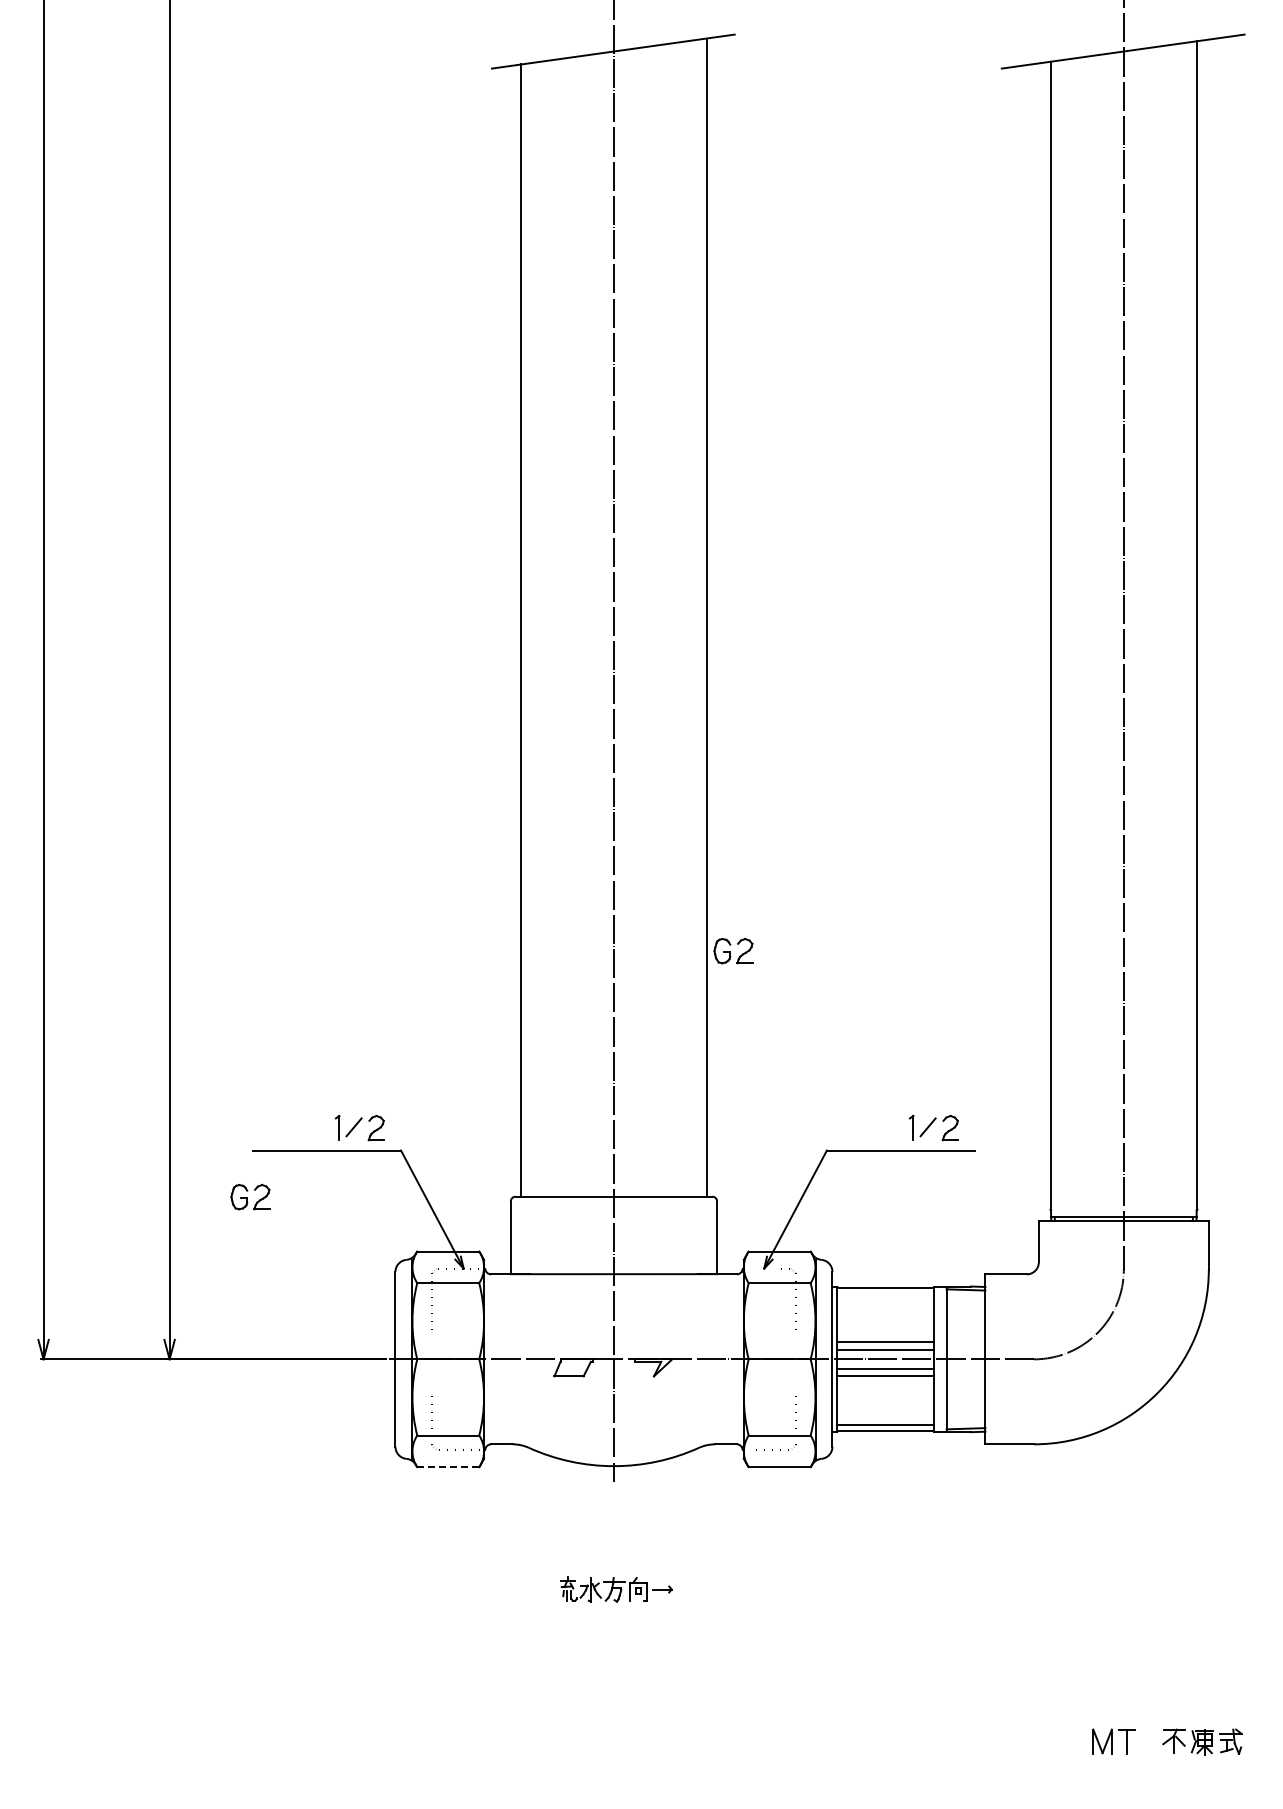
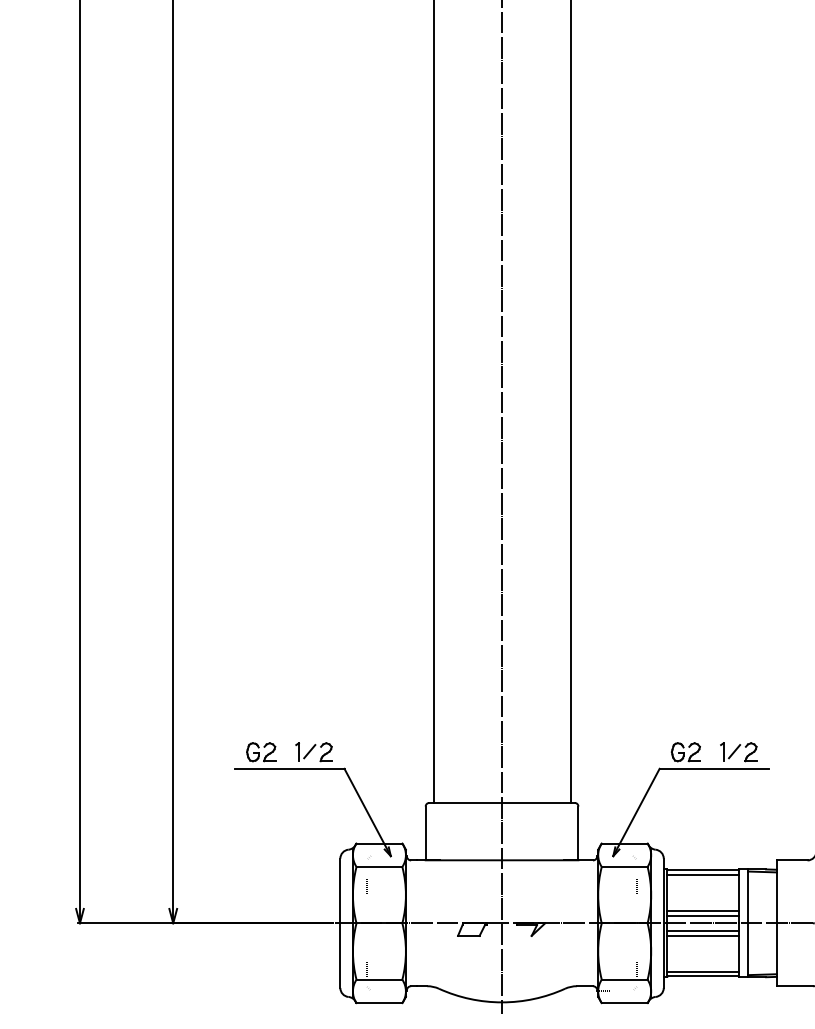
part: (733, 951) -> (685, 752), moved
part: (250, 1197) -> (261, 752), moved
line: (885, 1293) -> (702, 874), added
line: (447, 1467) -> (378, 1003), dashed -> solid

